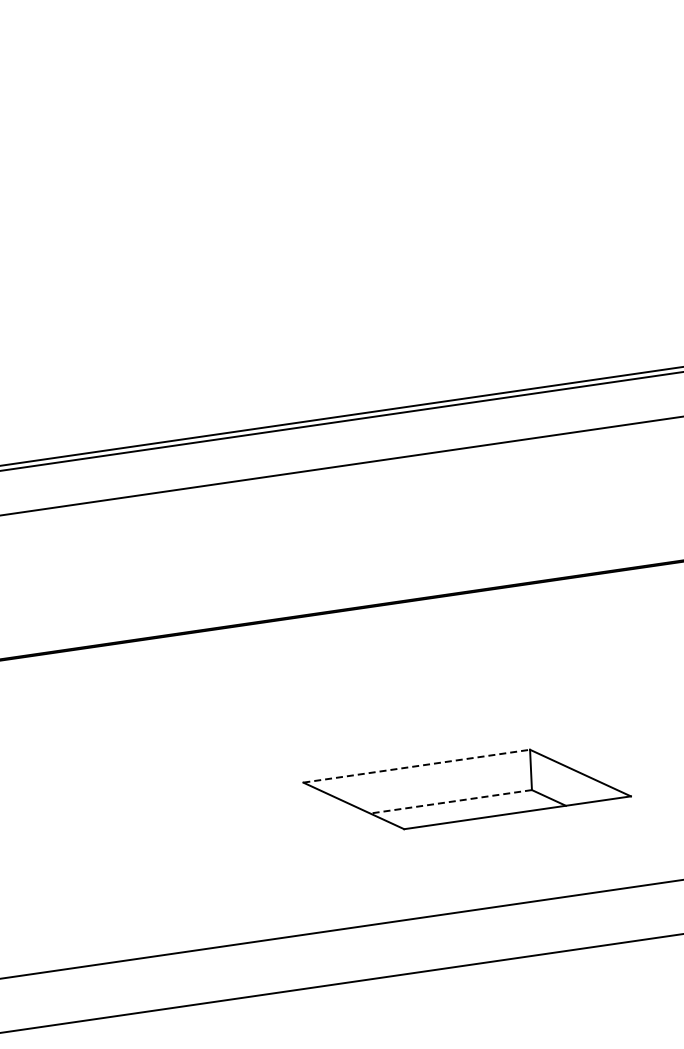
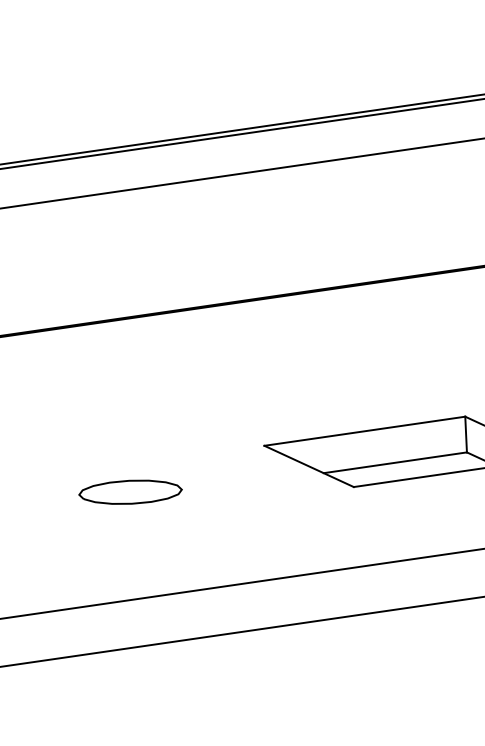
line: (416, 766) -> (364, 431), dashed -> solid
line: (451, 801) -> (395, 462), dashed -> solid
part: (152, 835) -> (130, 492), added

